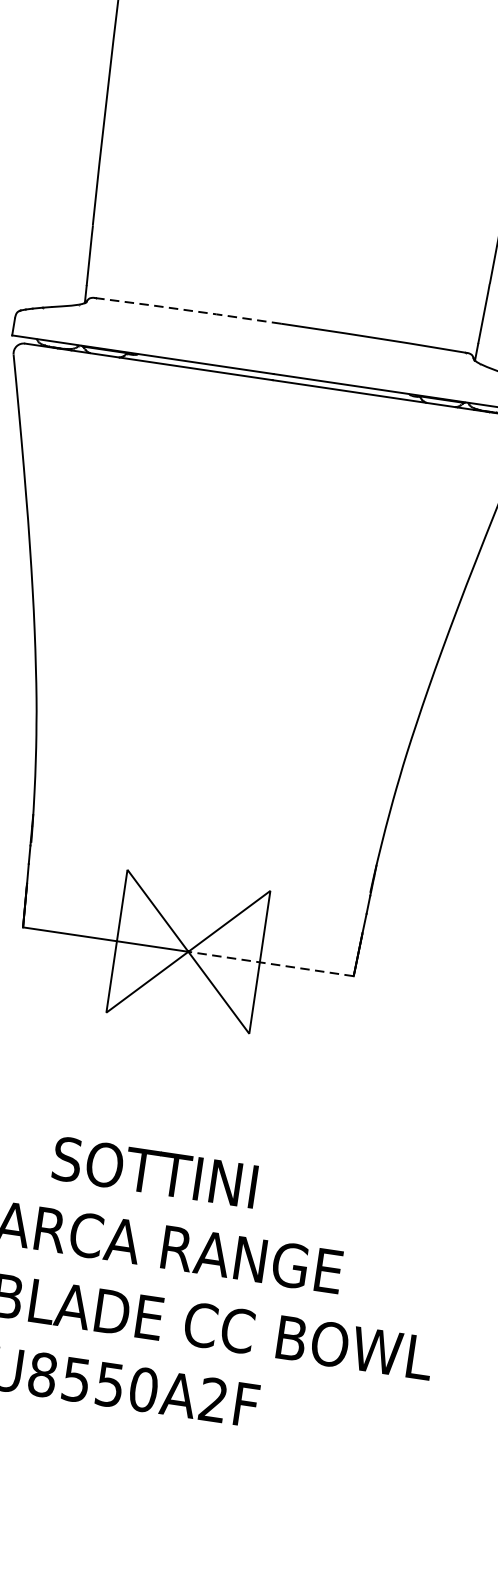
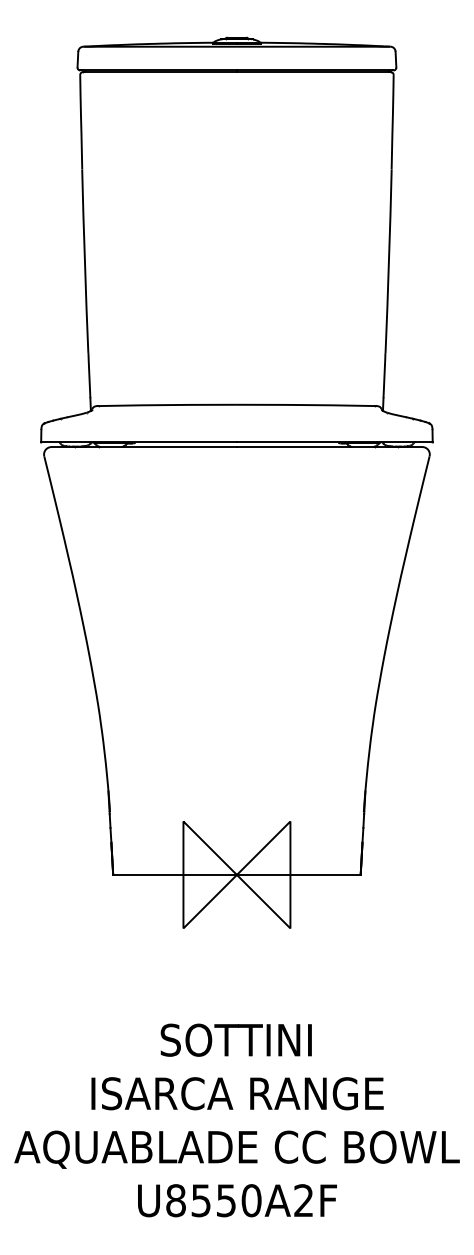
line: (188, 310) -> (167, 405), dashed -> solid
line: (270, 963) -> (298, 874), dashed -> solid

